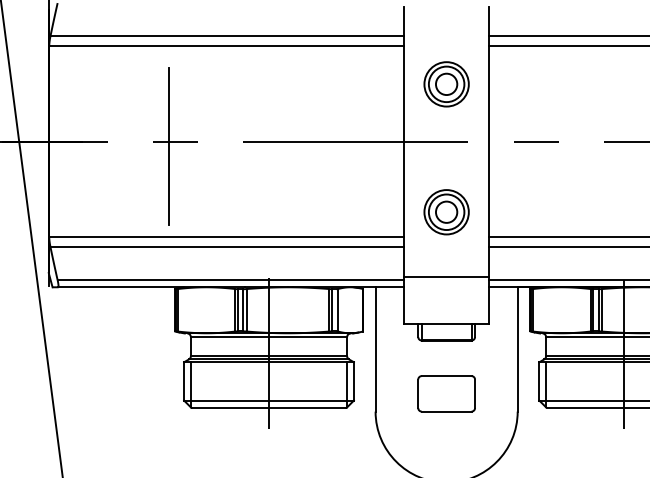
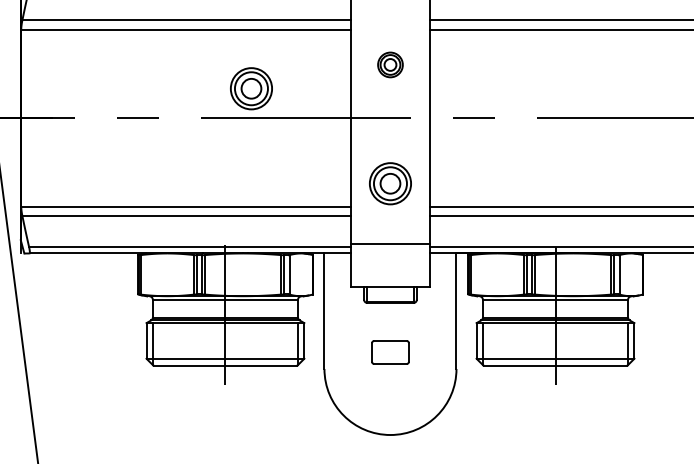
part: (446, 83) -> (390, 64), size x0.6
part: (297, 109) -> (251, 88), added
line: (168, 146) -> (132, 122), removed
part: (446, 393) -> (390, 352), size x0.7

